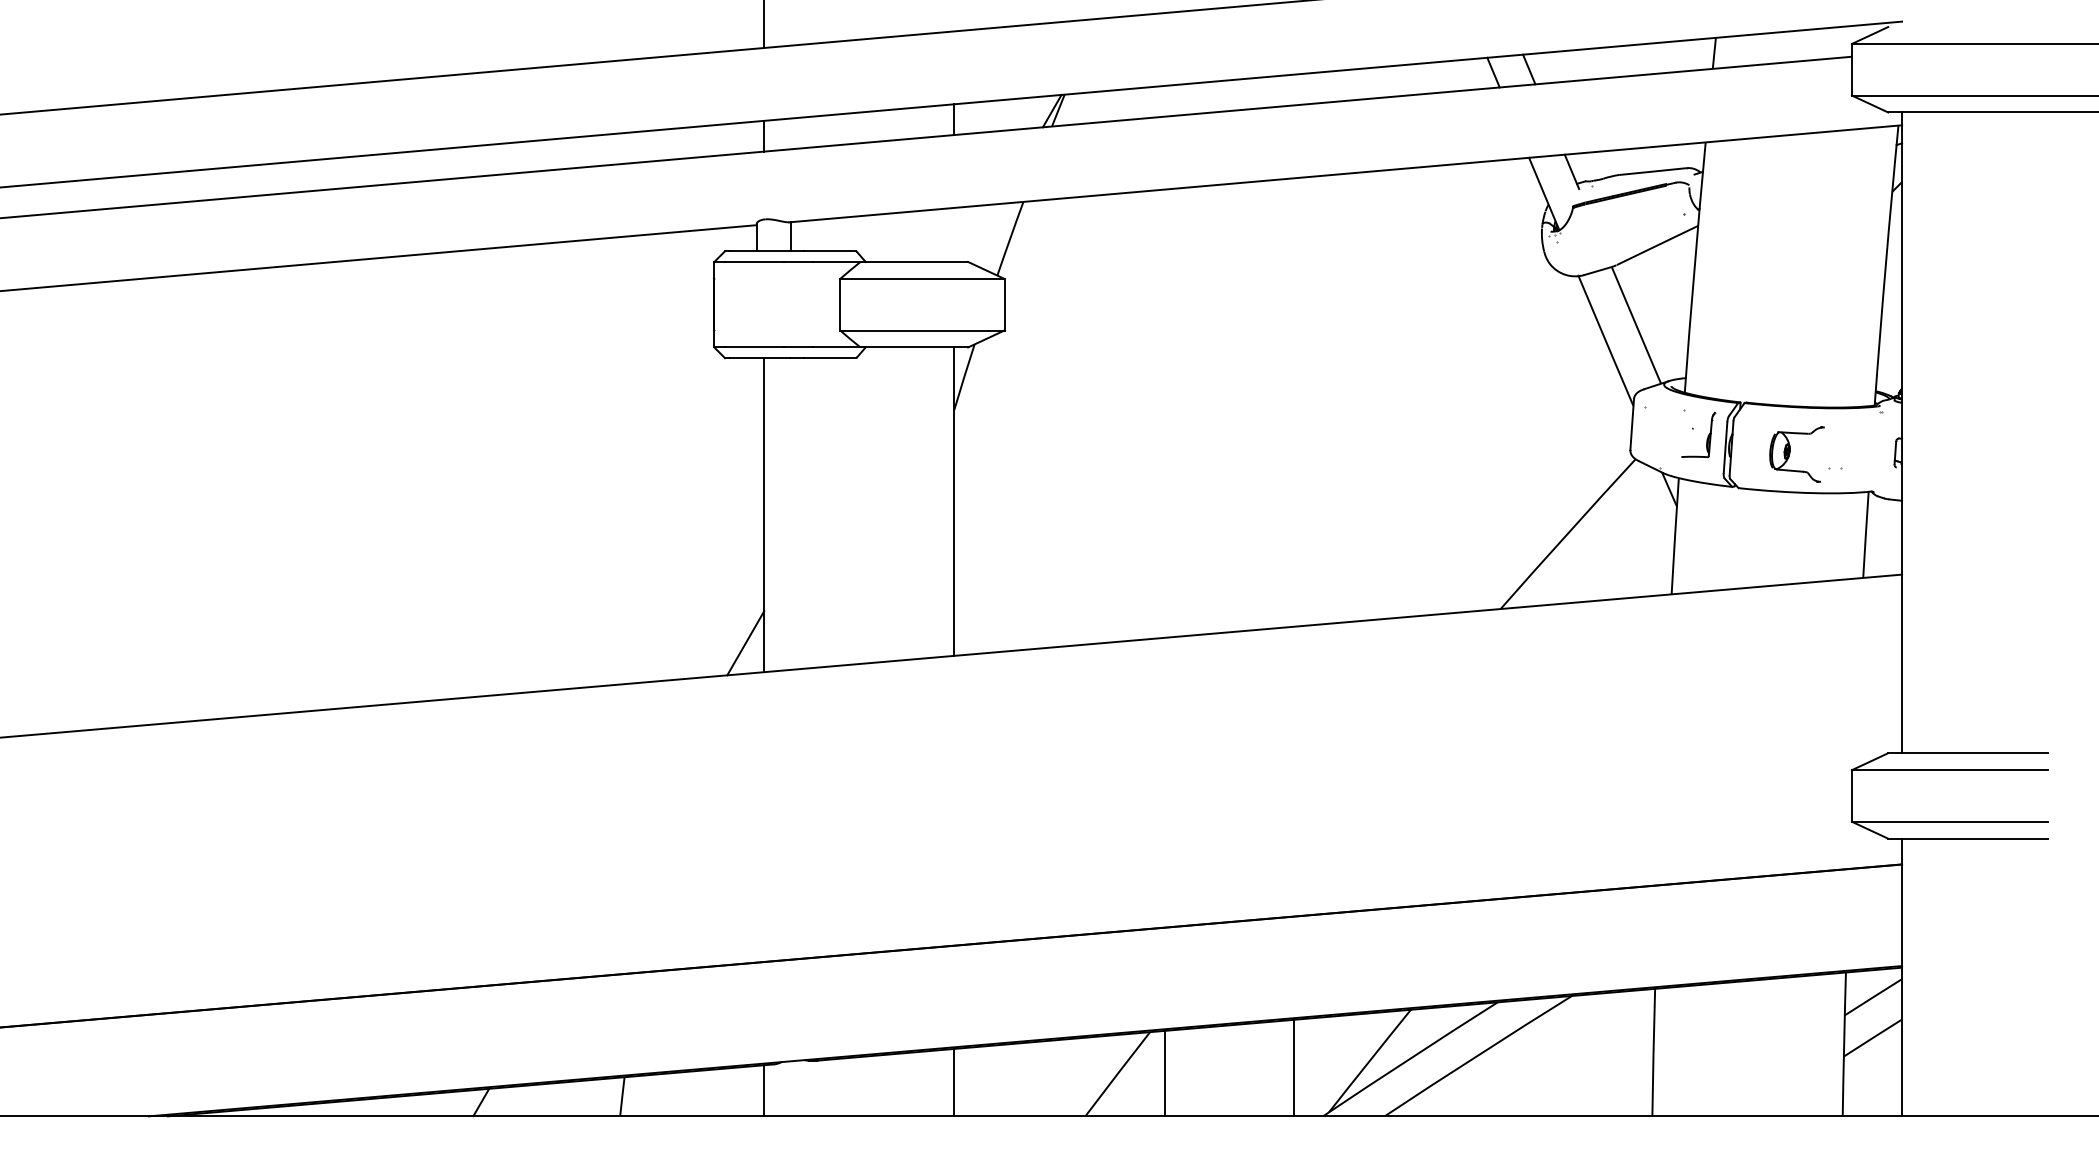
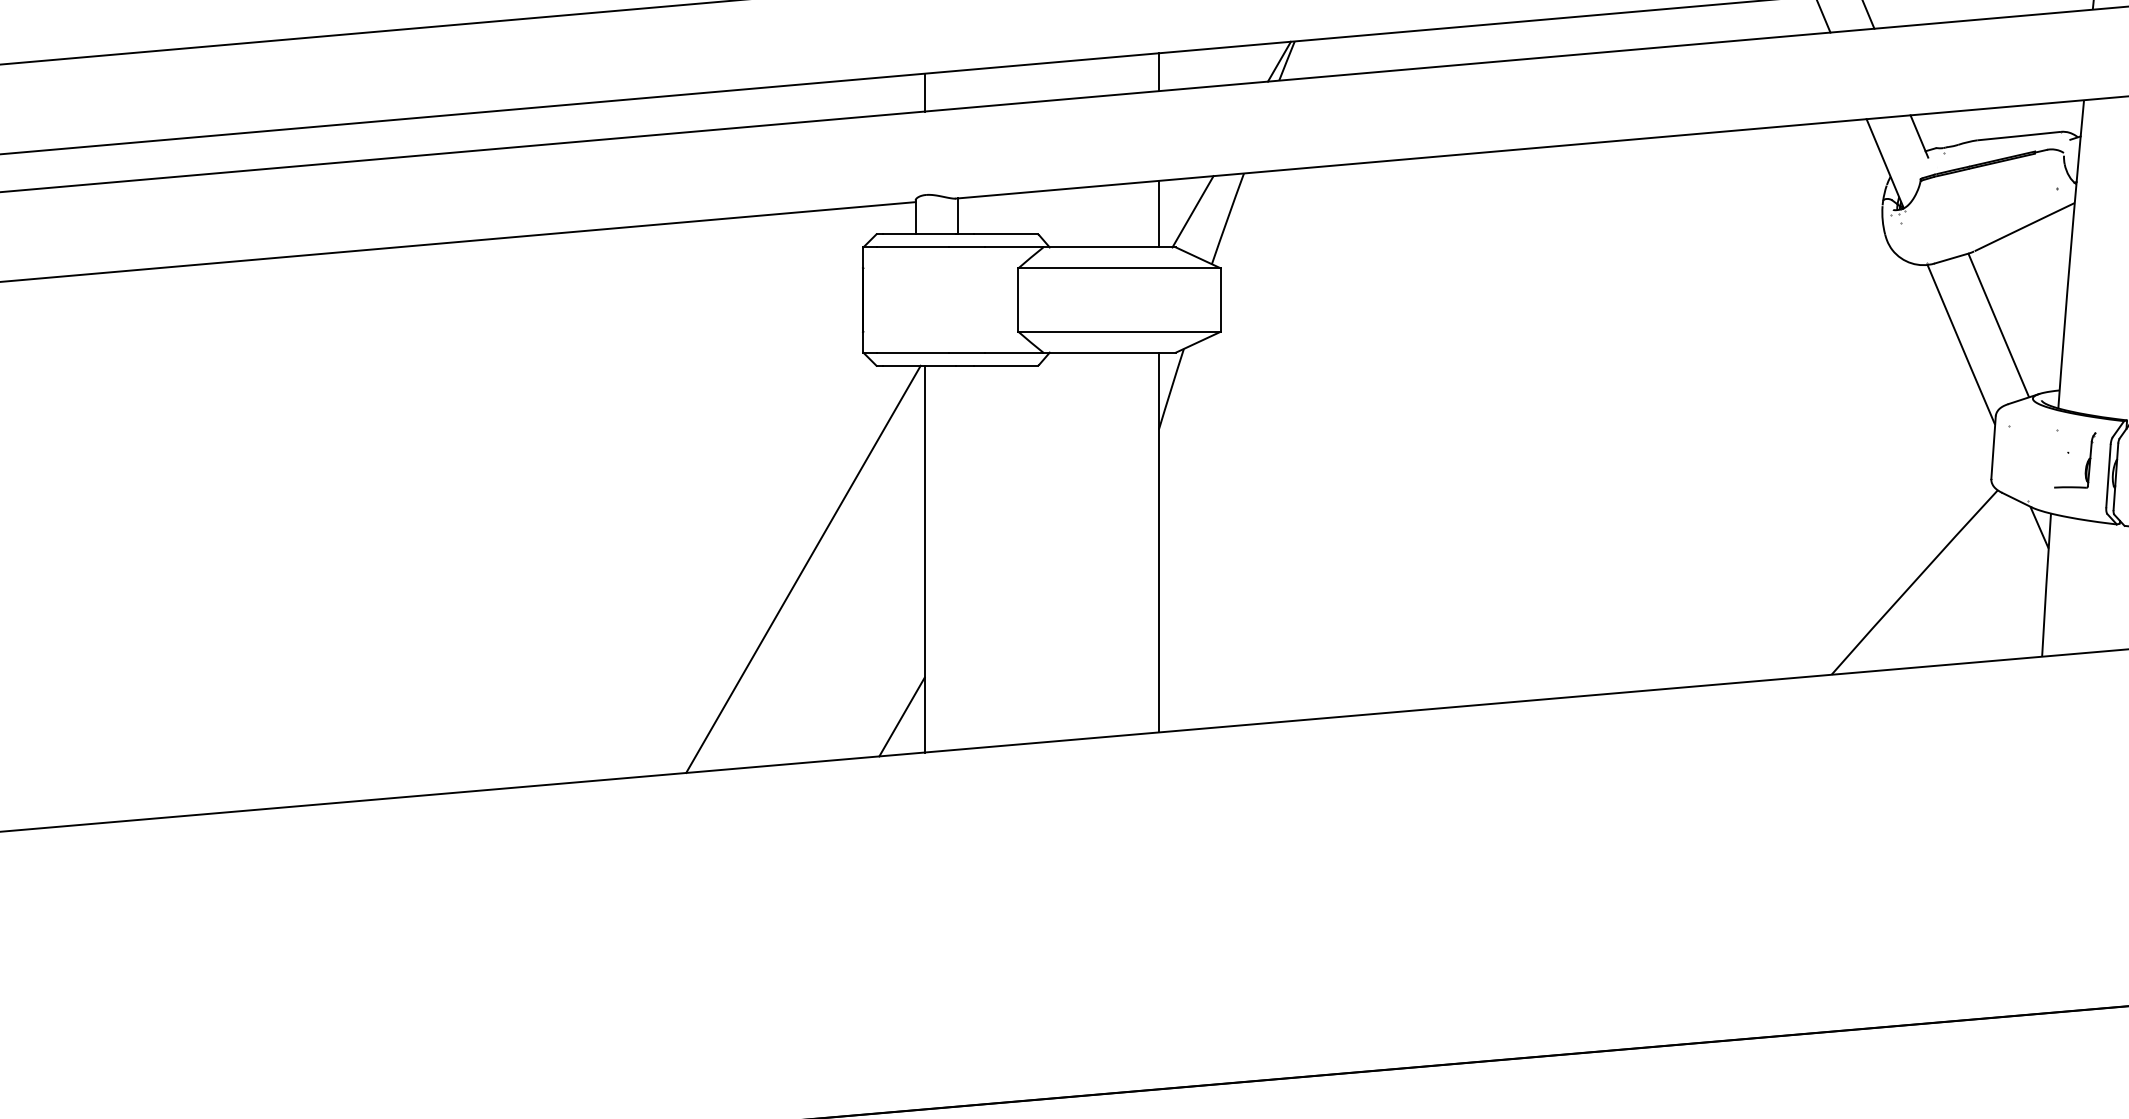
line: (981, 232) -> (1192, 211), added
line: (954, 234) -> (1159, 213), added
line: (665, 523) -> (803, 569), added

